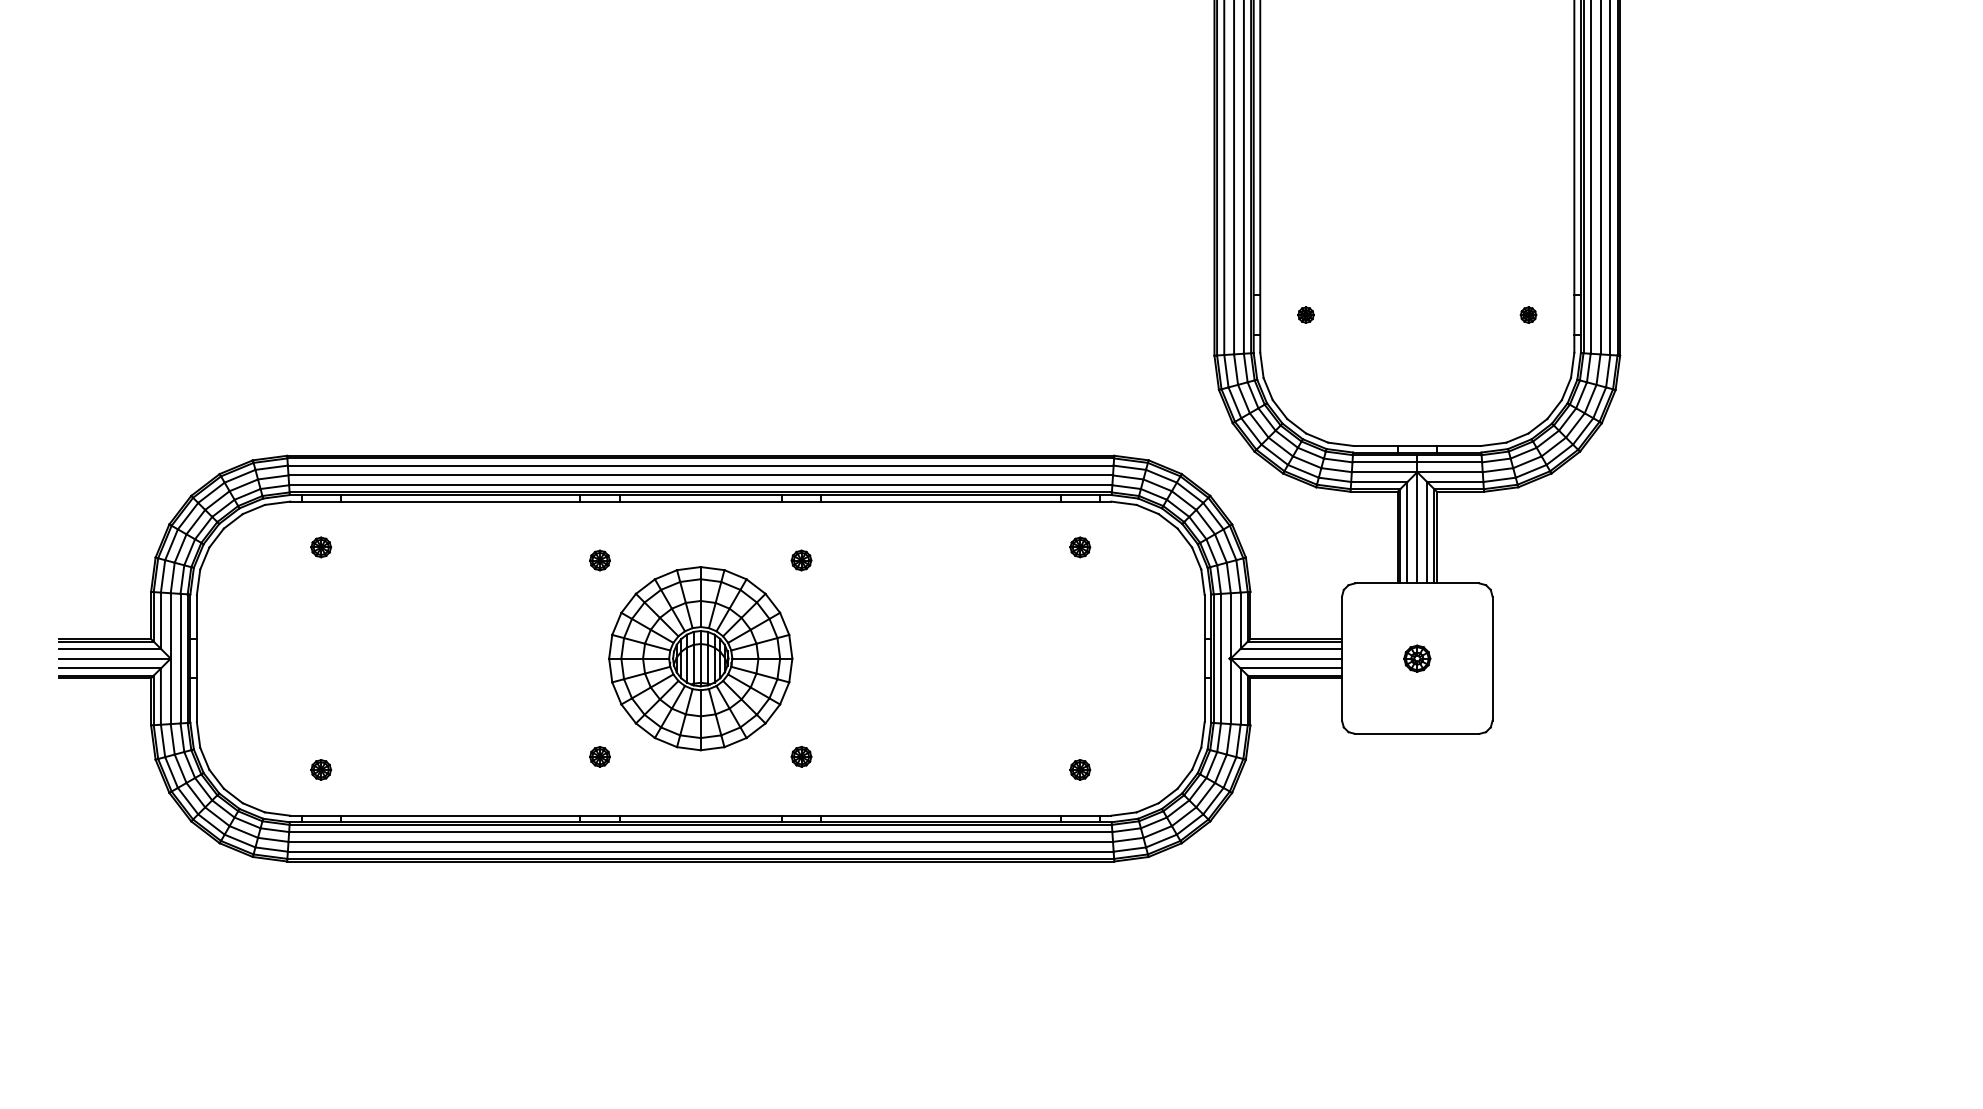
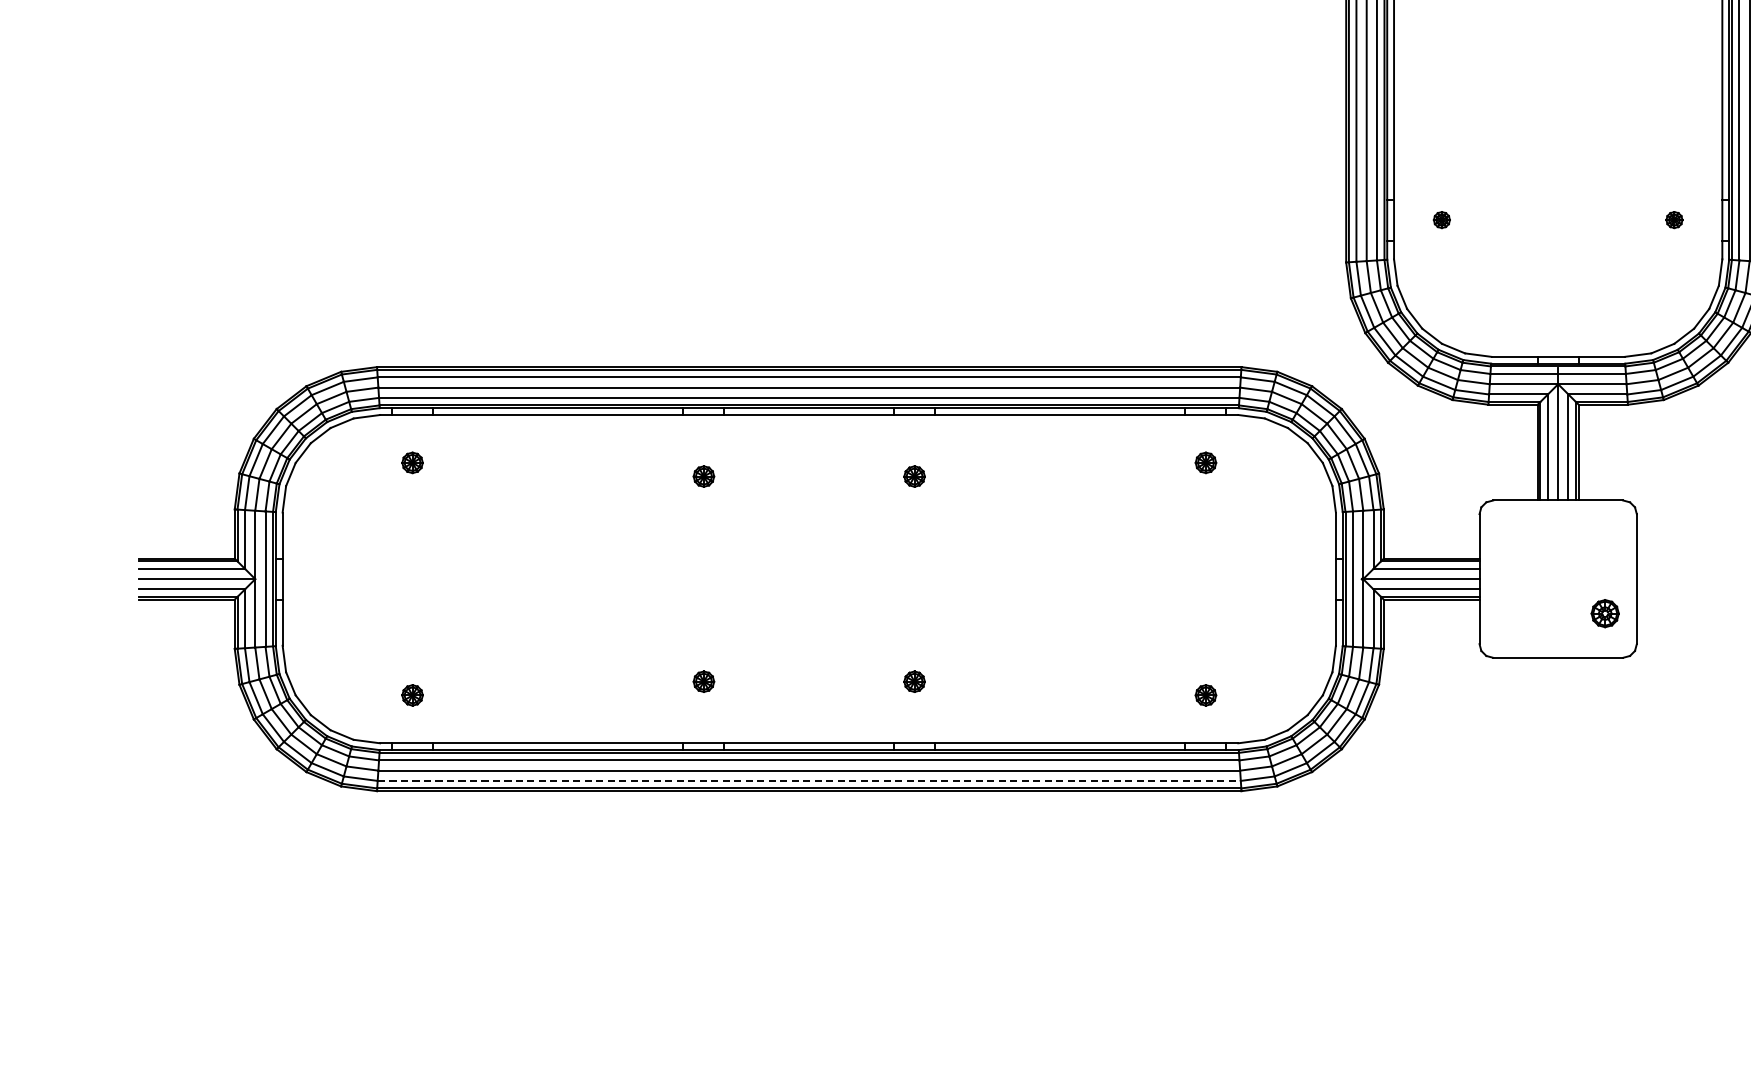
part: (700, 658) -> (808, 578), removed
part: (1417, 658) -> (1605, 613), moved
line: (700, 851) -> (808, 780), solid -> dashed

